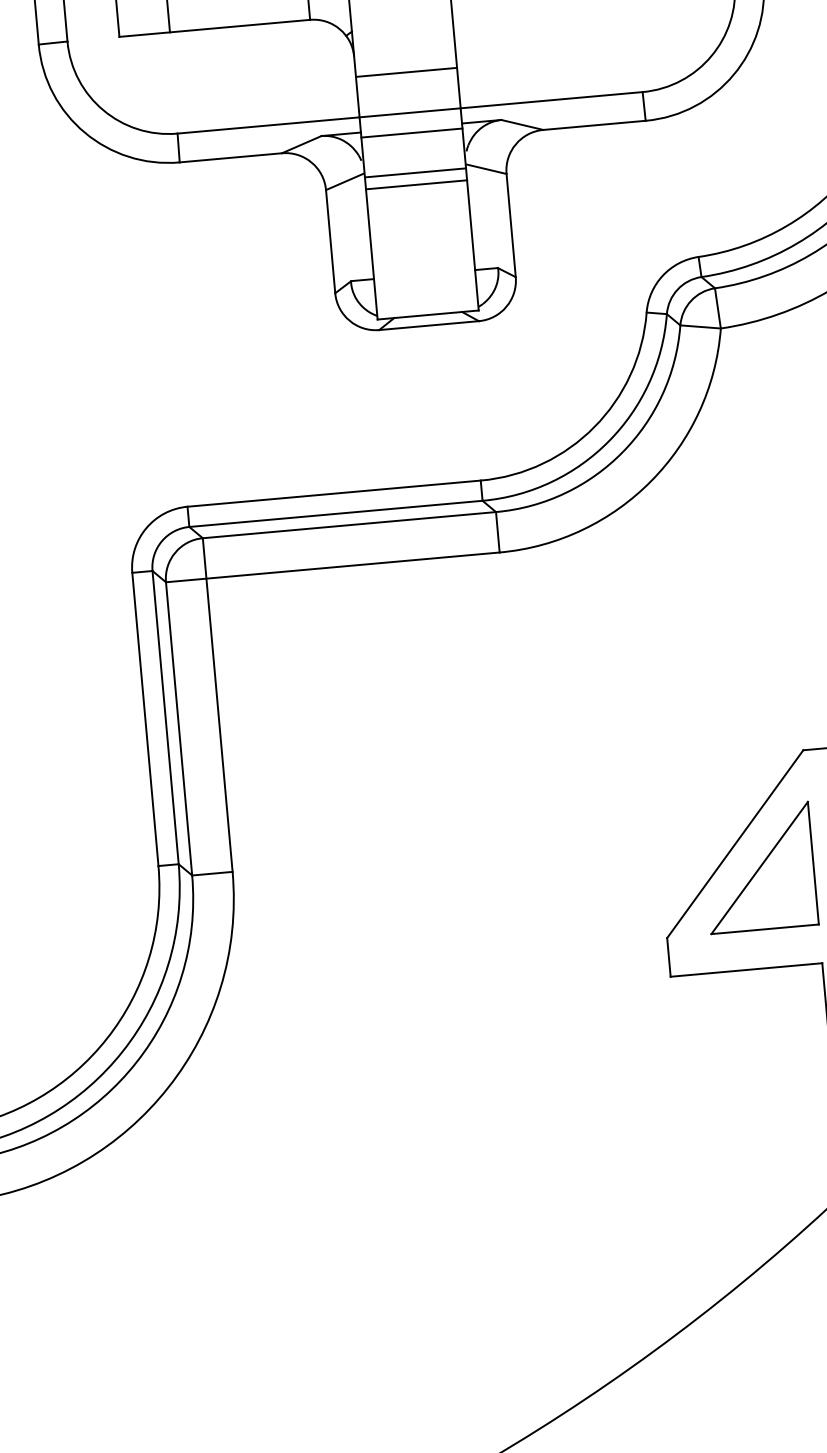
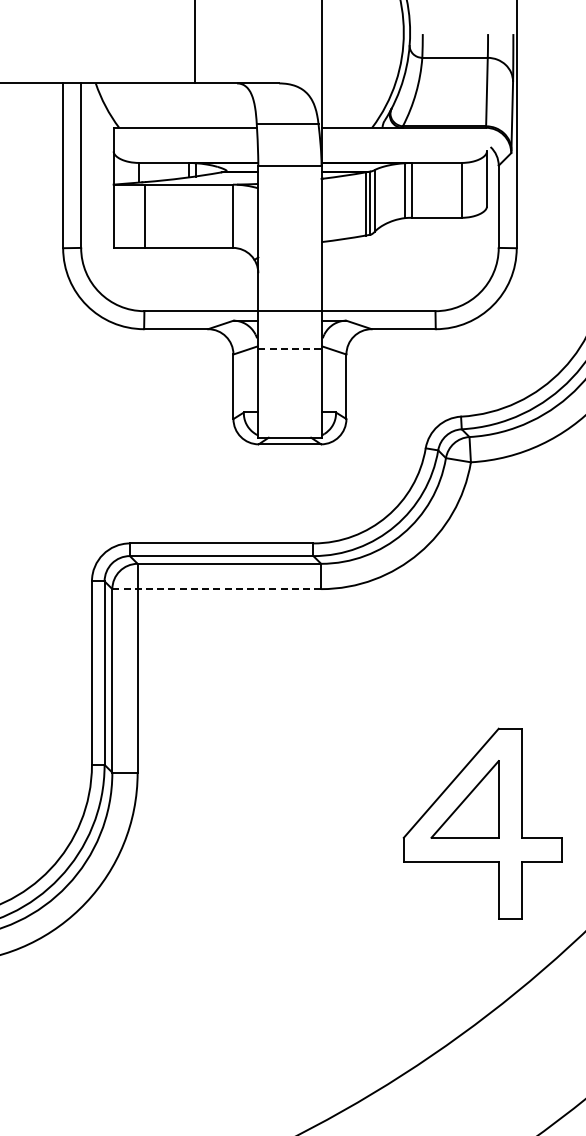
line: (405, 71) -> (289, 285), removed
line: (411, 132) -> (289, 323), removed
line: (414, 172) -> (289, 348), solid -> dashed
line: (415, 185) -> (289, 356), removed
line: (334, 567) -> (217, 589), solid -> dashed

